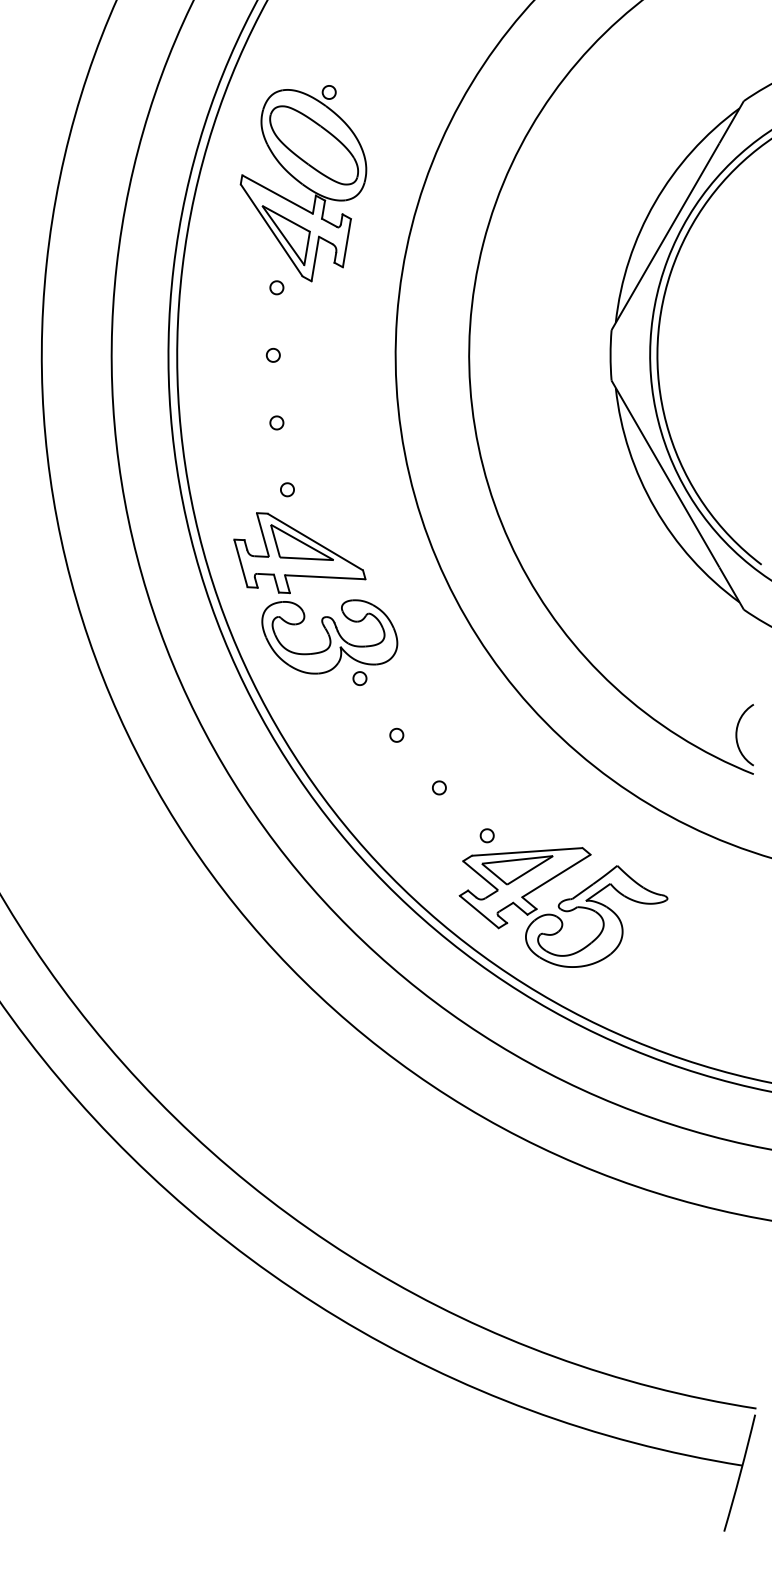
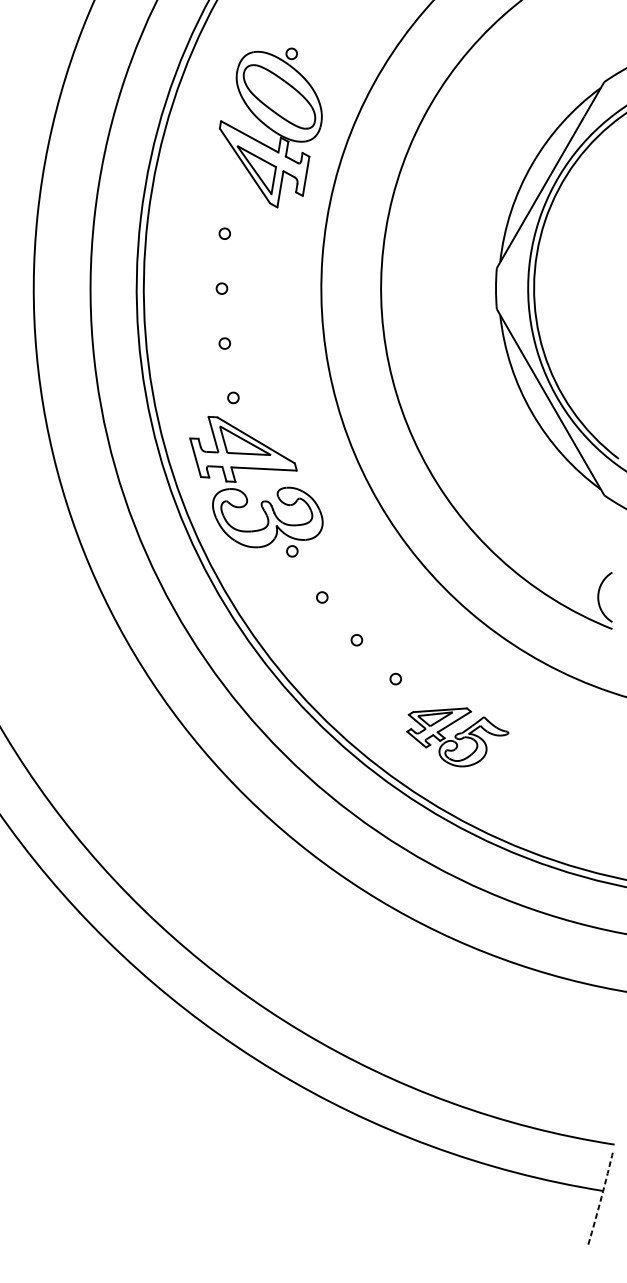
part: (303, 183) -> (270, 127), moved
part: (563, 907) -> (457, 737), size x0.6
arc: (740, 1473) -> (601, 1197), solid -> dashed

